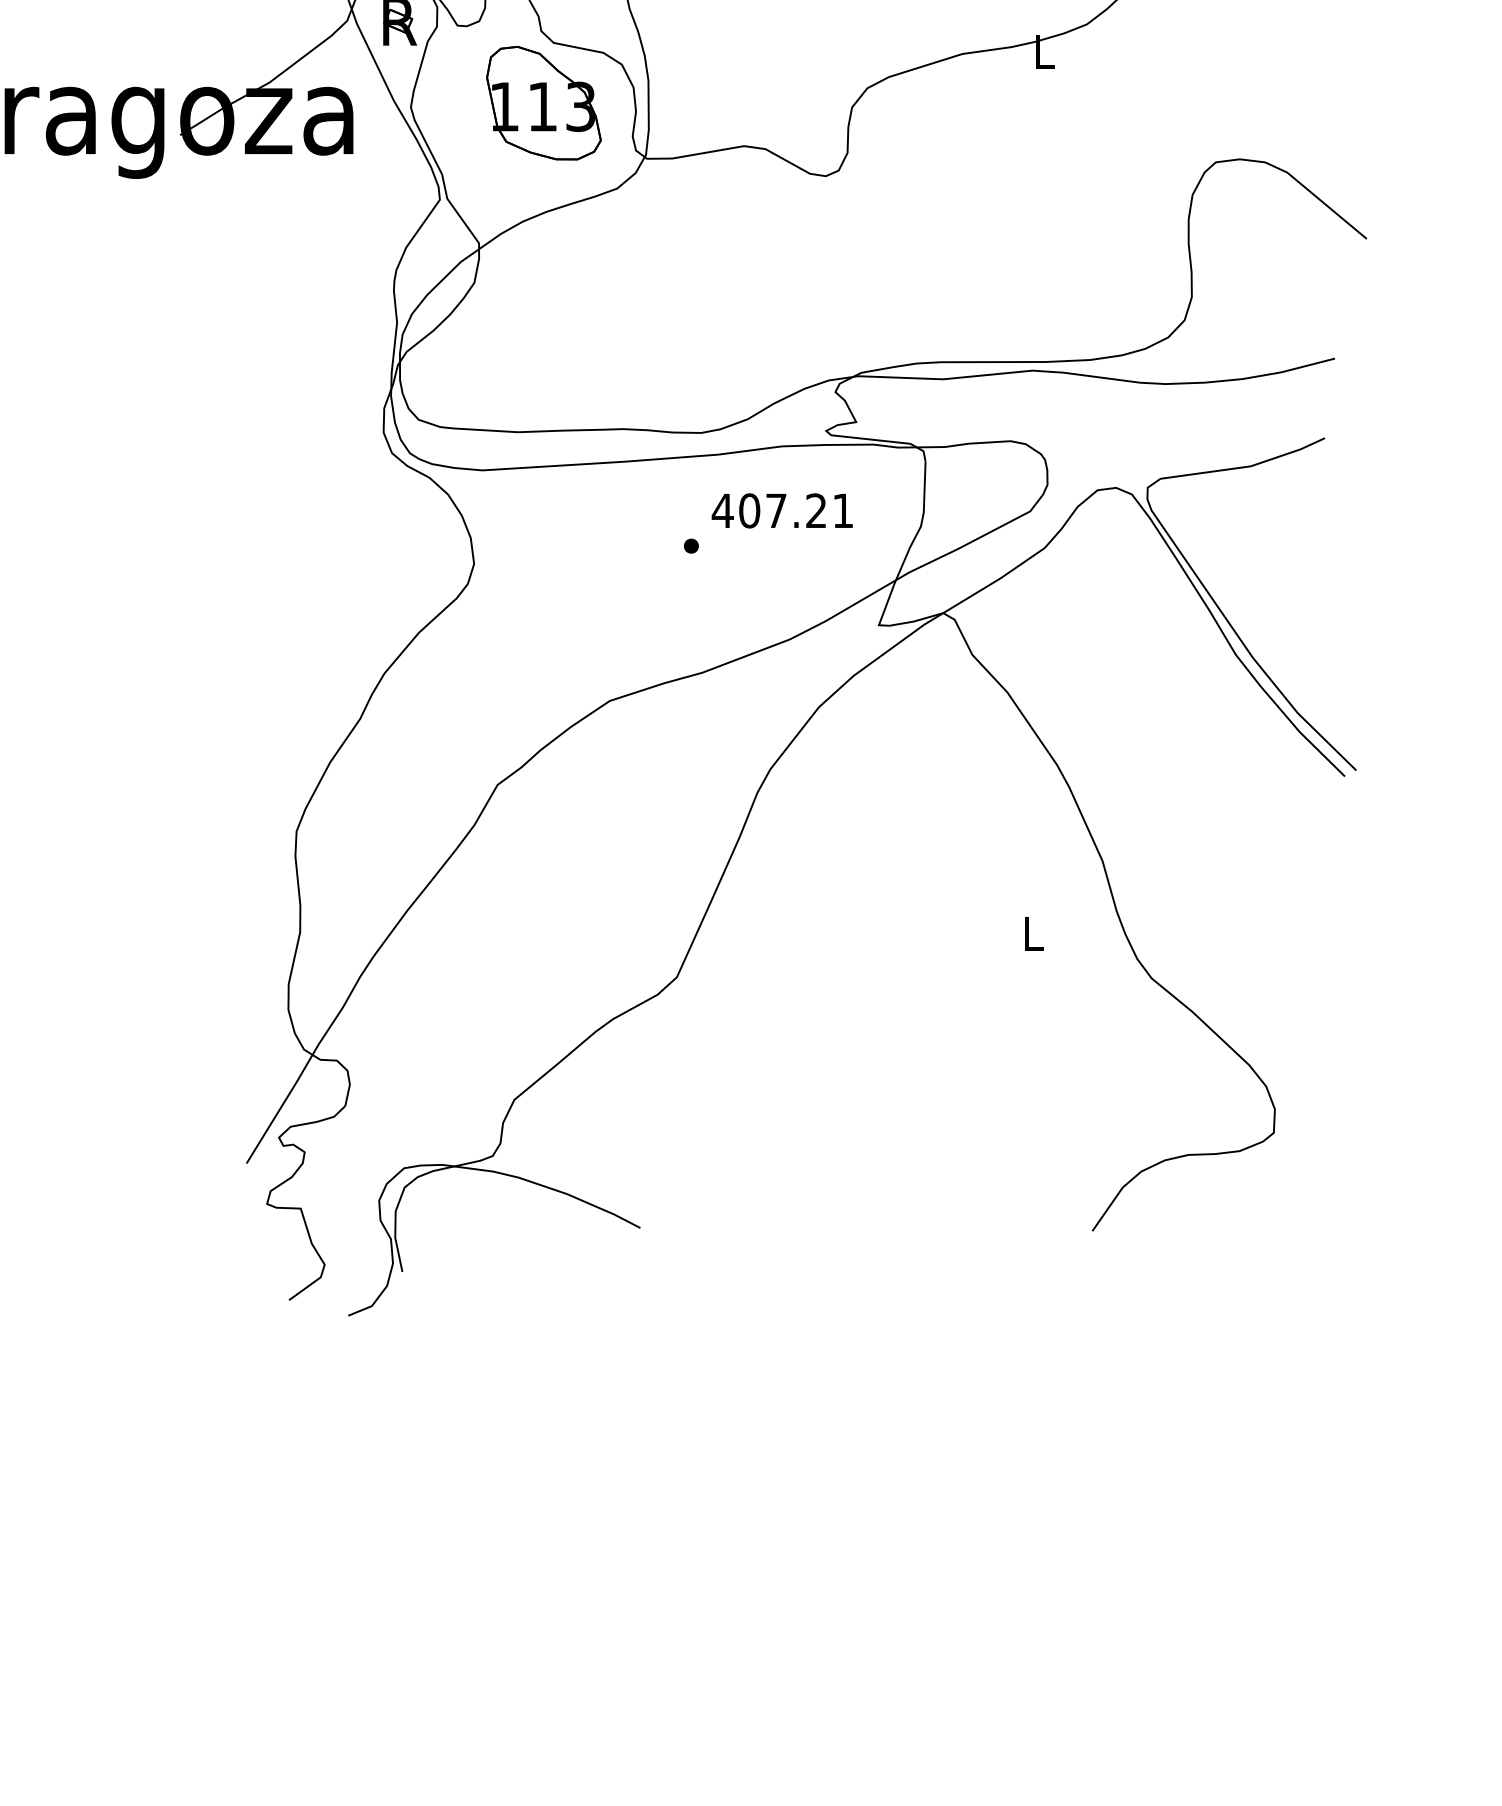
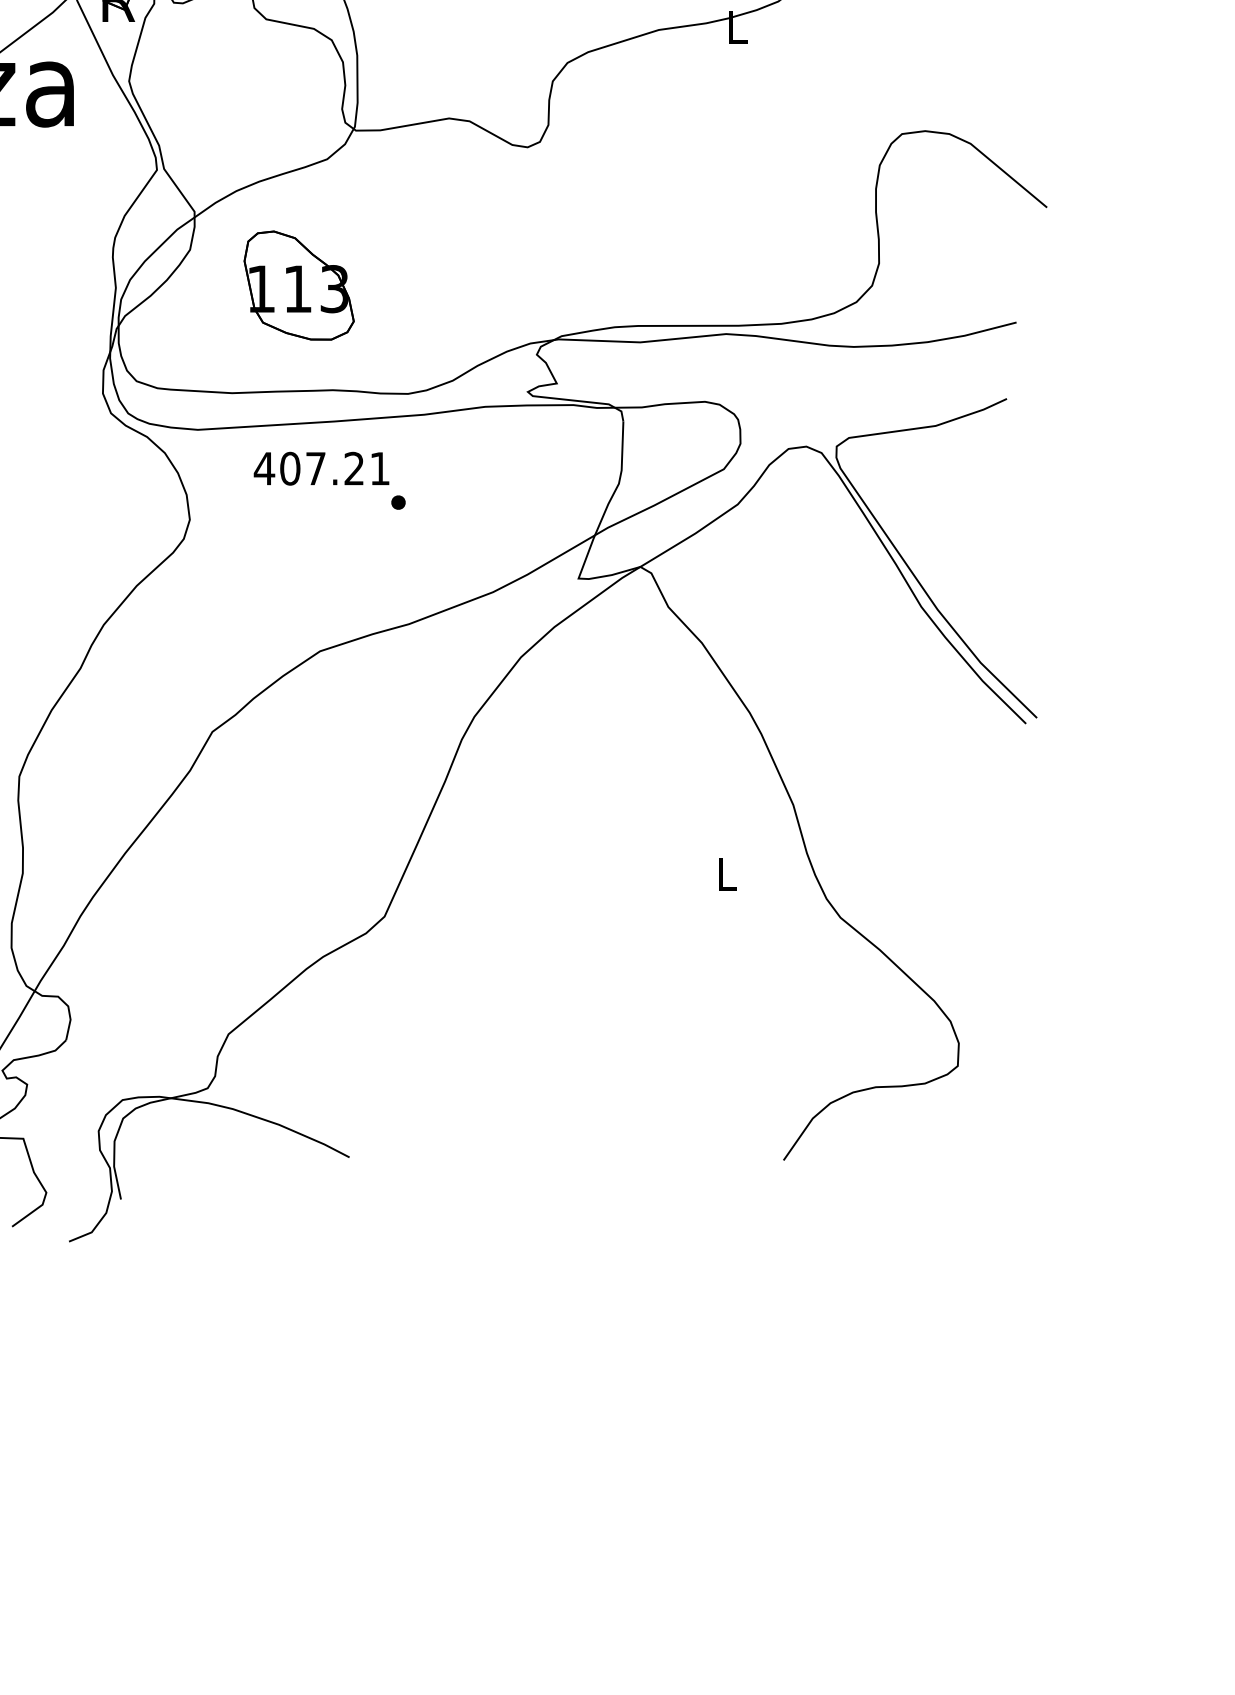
part: (543, 102) -> (298, 284), moved
text: (781, 510) -> (320, 468), moved

